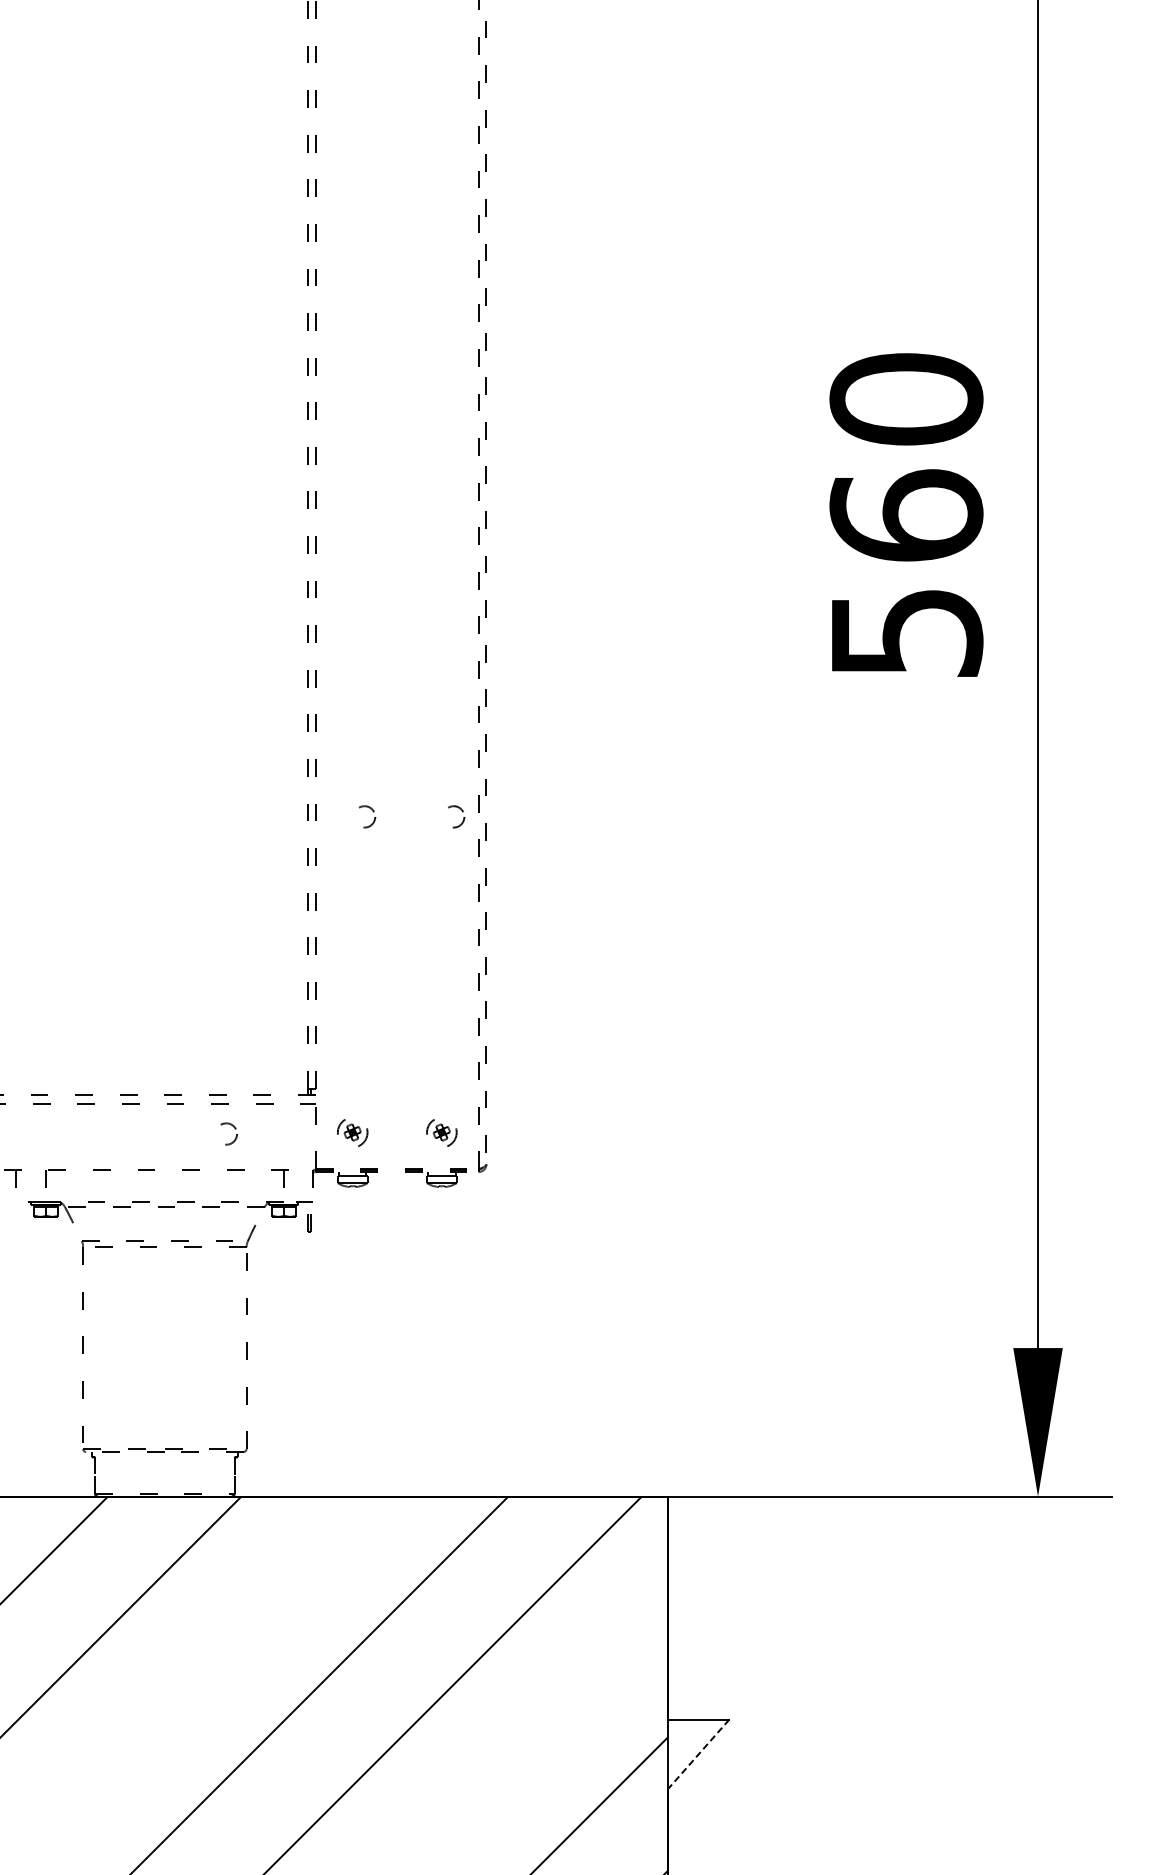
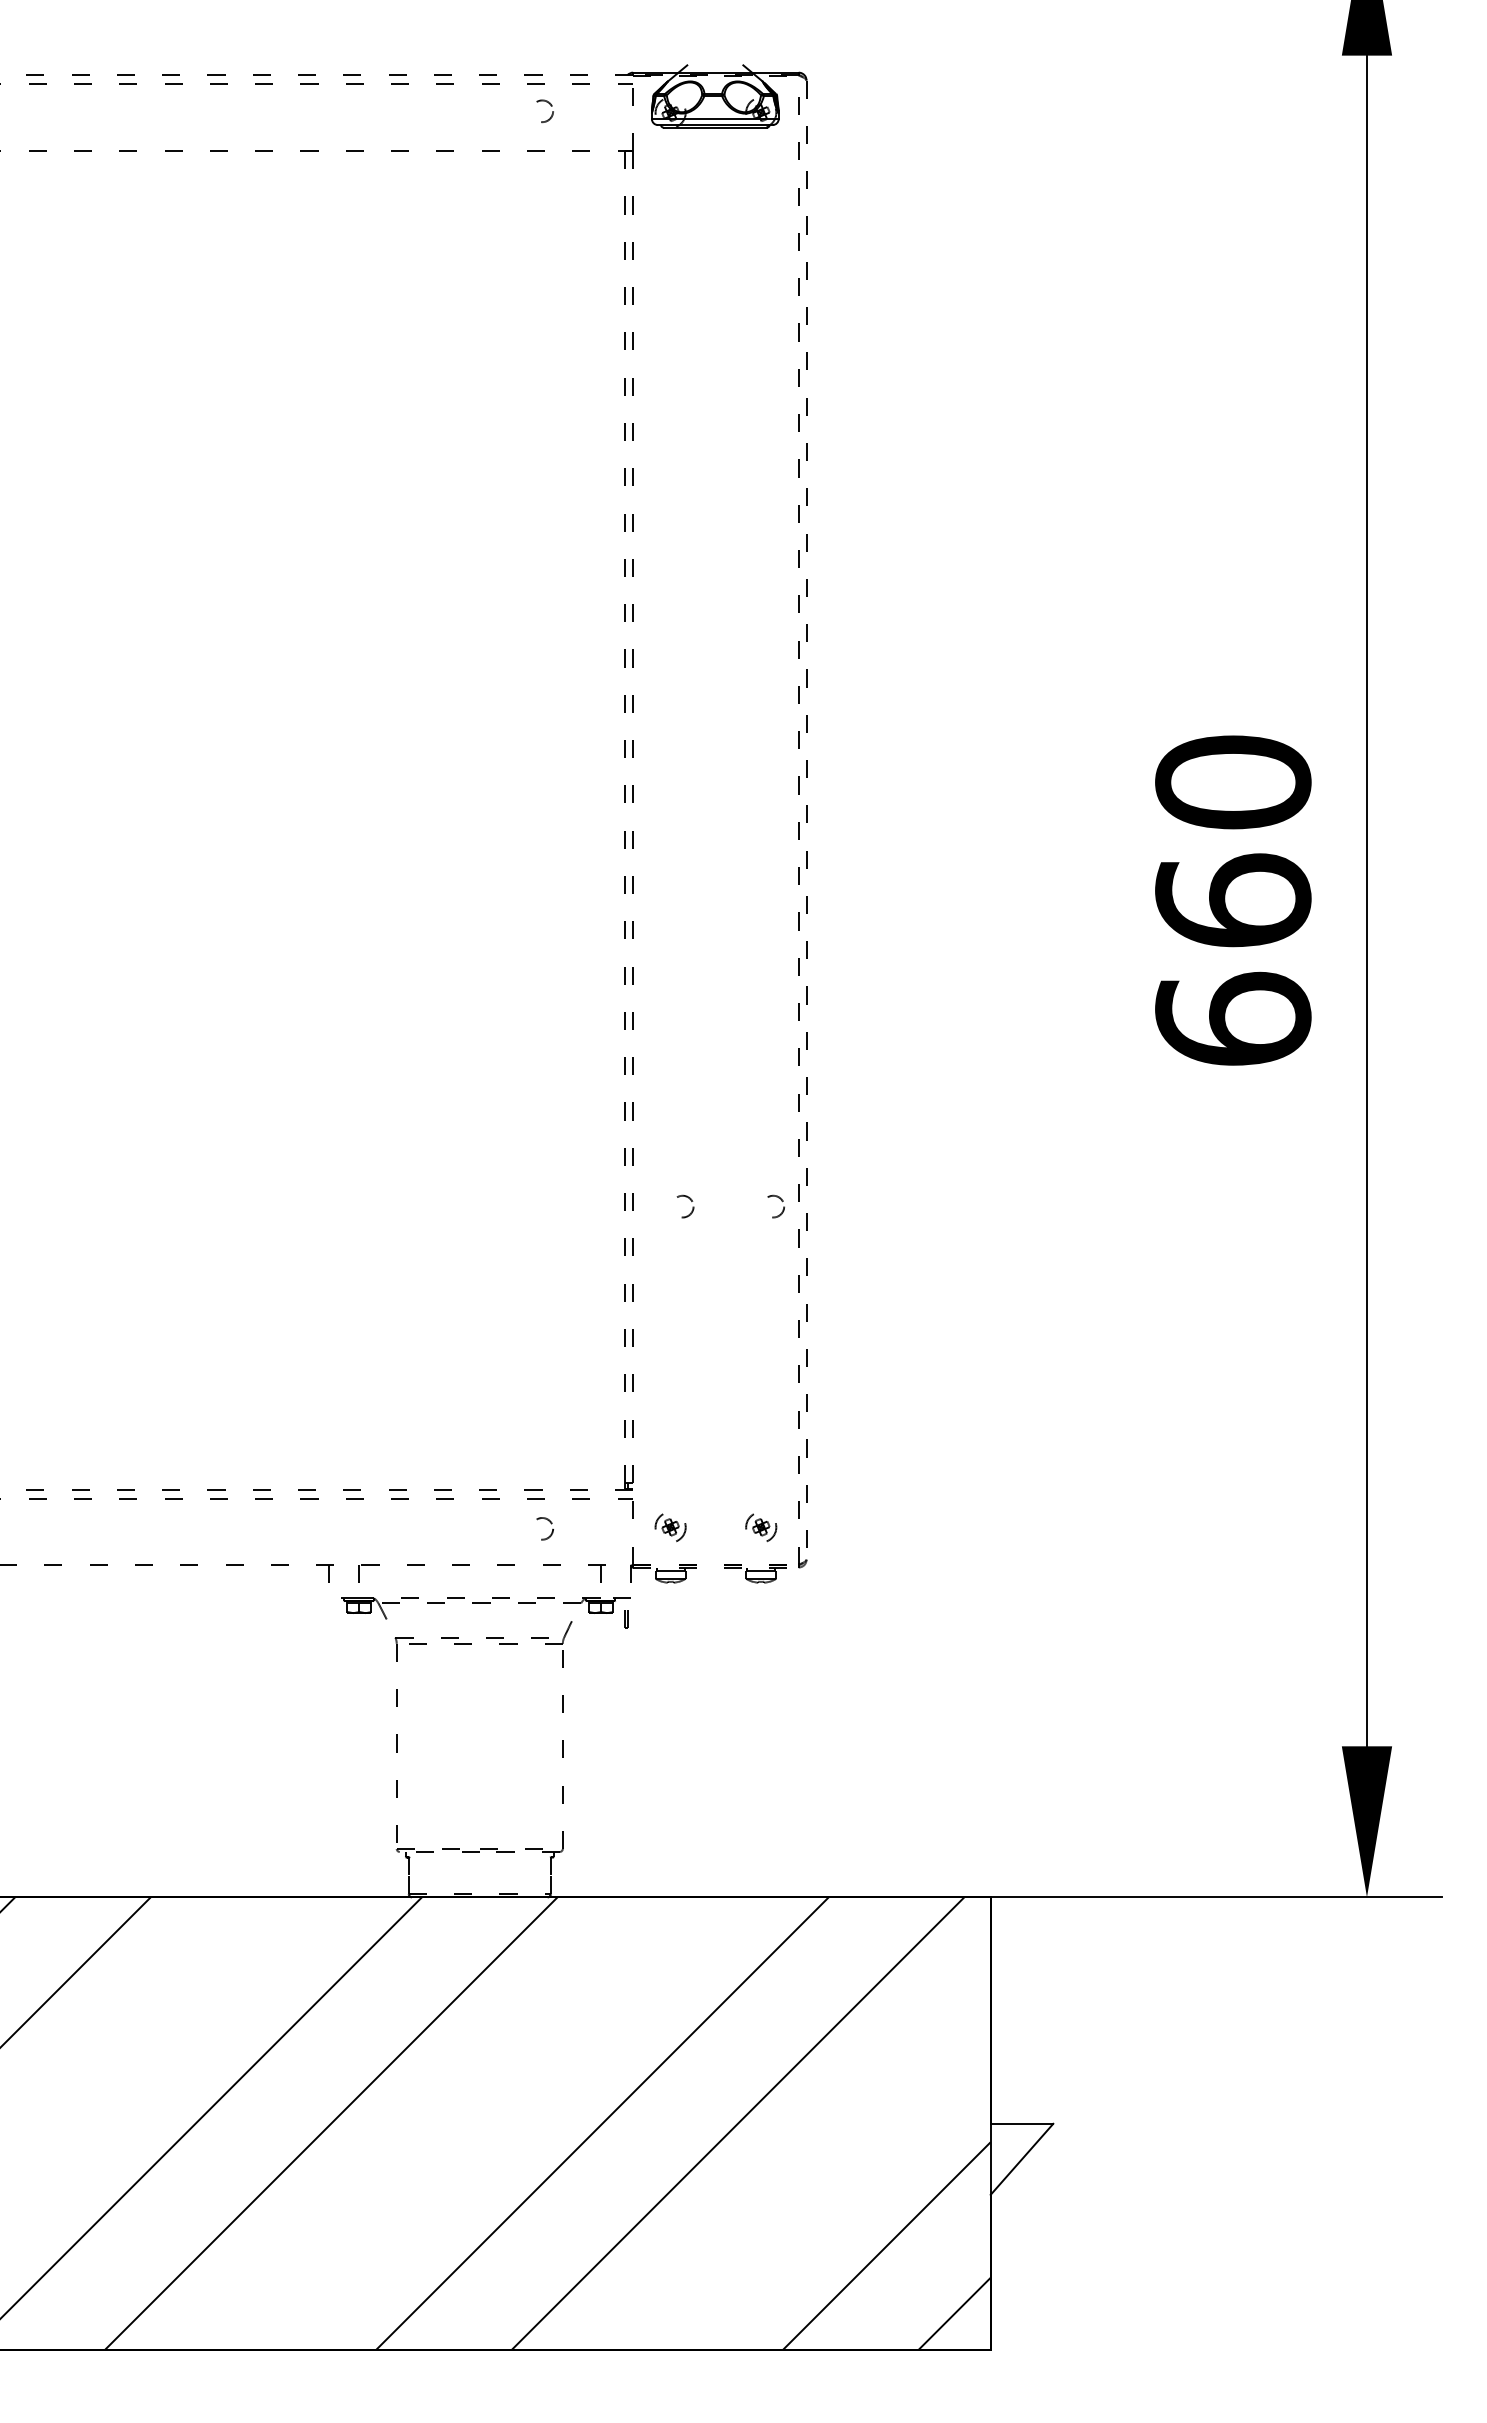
text: (906, 631) -> (1233, 1018), 560 -> 660
line: (698, 1754) -> (1021, 2159), dashed -> solid

